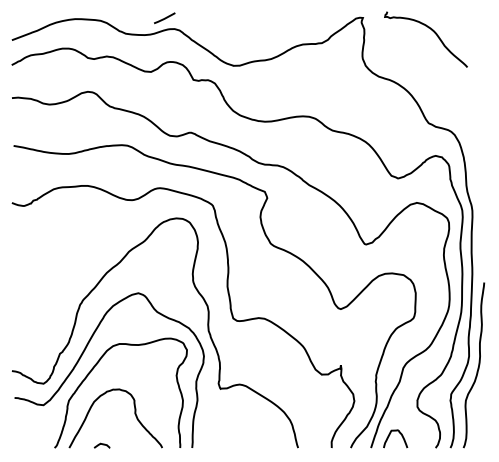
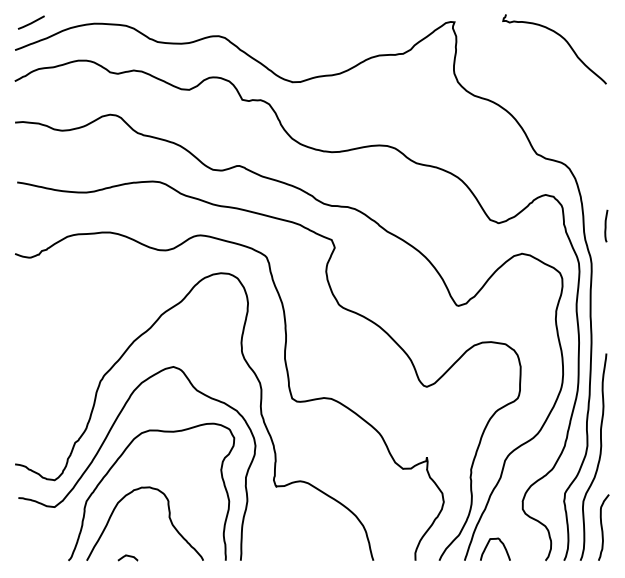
line: (164, 18) -> (30, 22), moved
curve: (433, 31) -> (563, 39), moved
curve: (484, 180) -> (606, 225), added
curve: (481, 421) -> (602, 527), added

